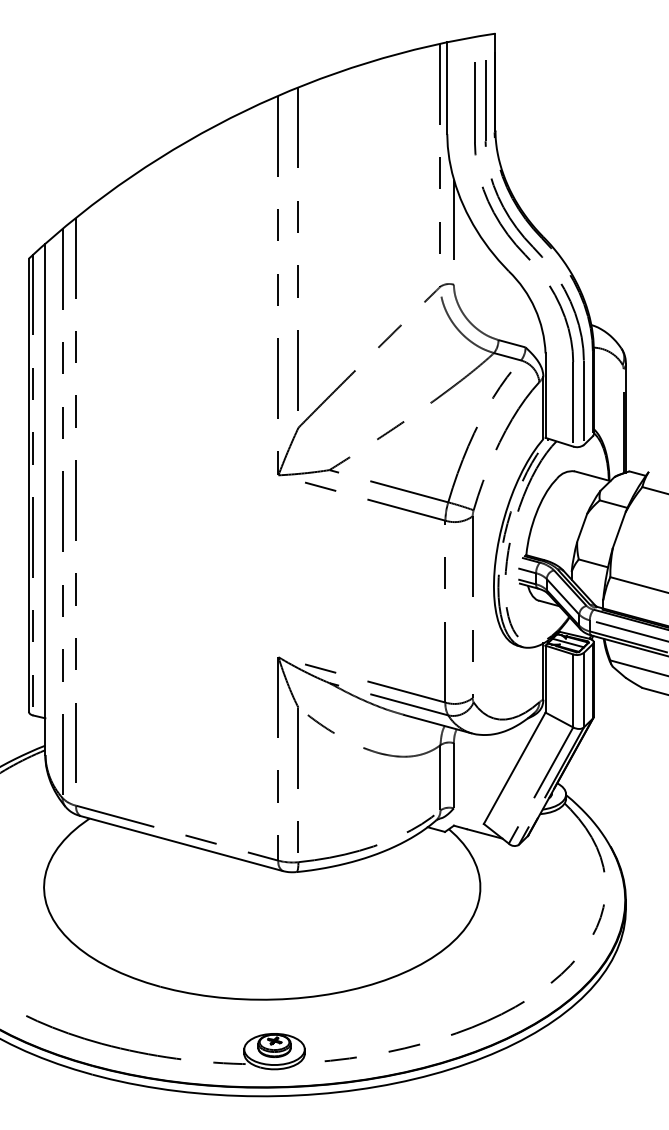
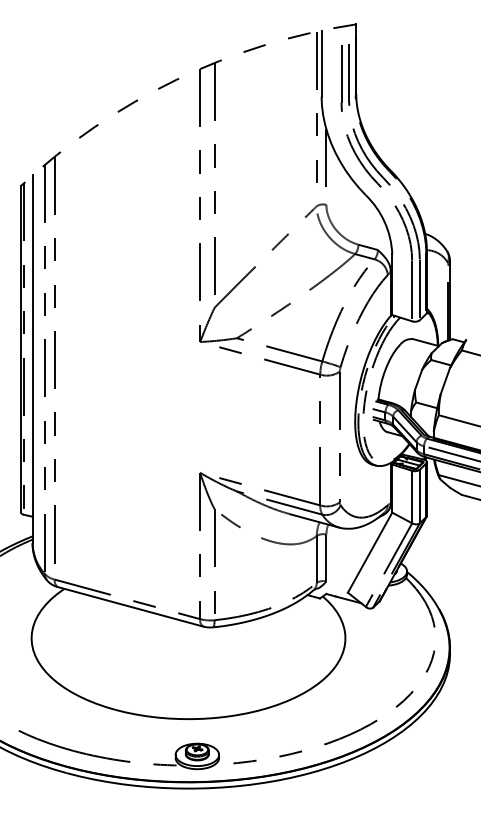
arc: (245, 110) -> (176, 79), solid -> dashed

